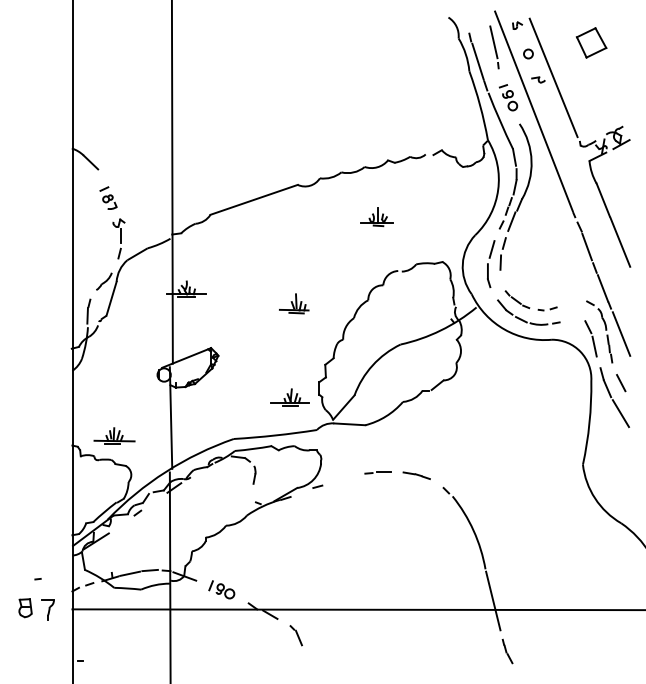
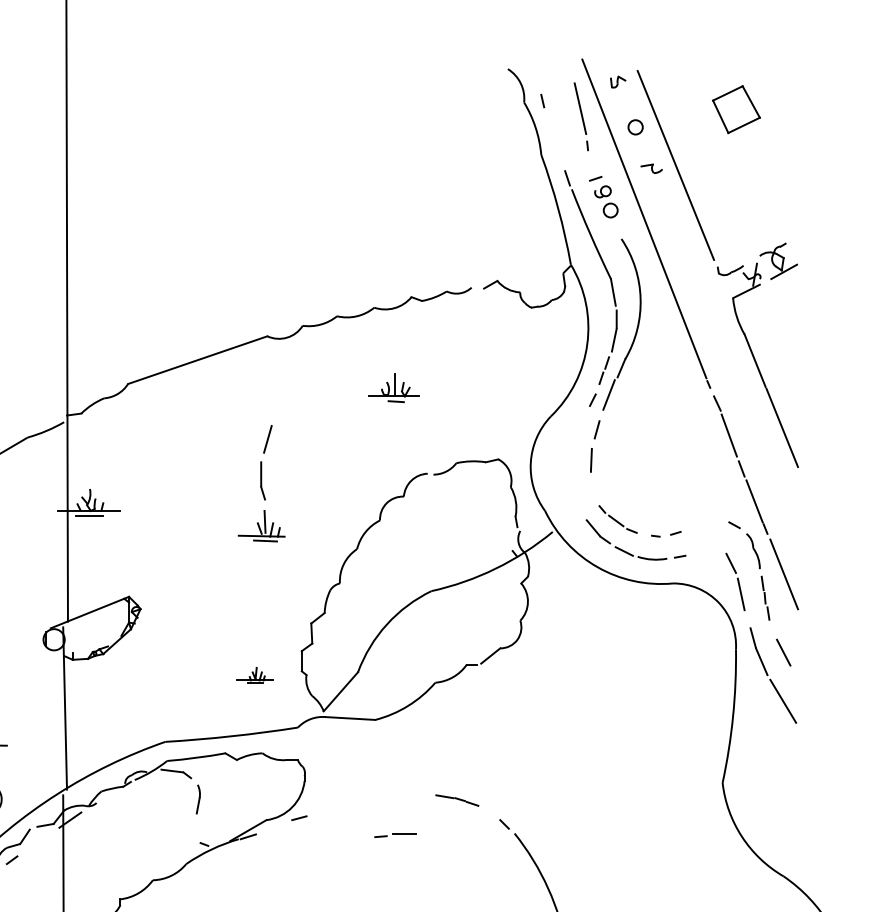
line: (477, 61) -> (554, 139), removed
part: (490, 263) -> (265, 461), moved
part: (289, 397) -> (254, 675), size x0.6
part: (377, 472) -> (394, 835), moved

